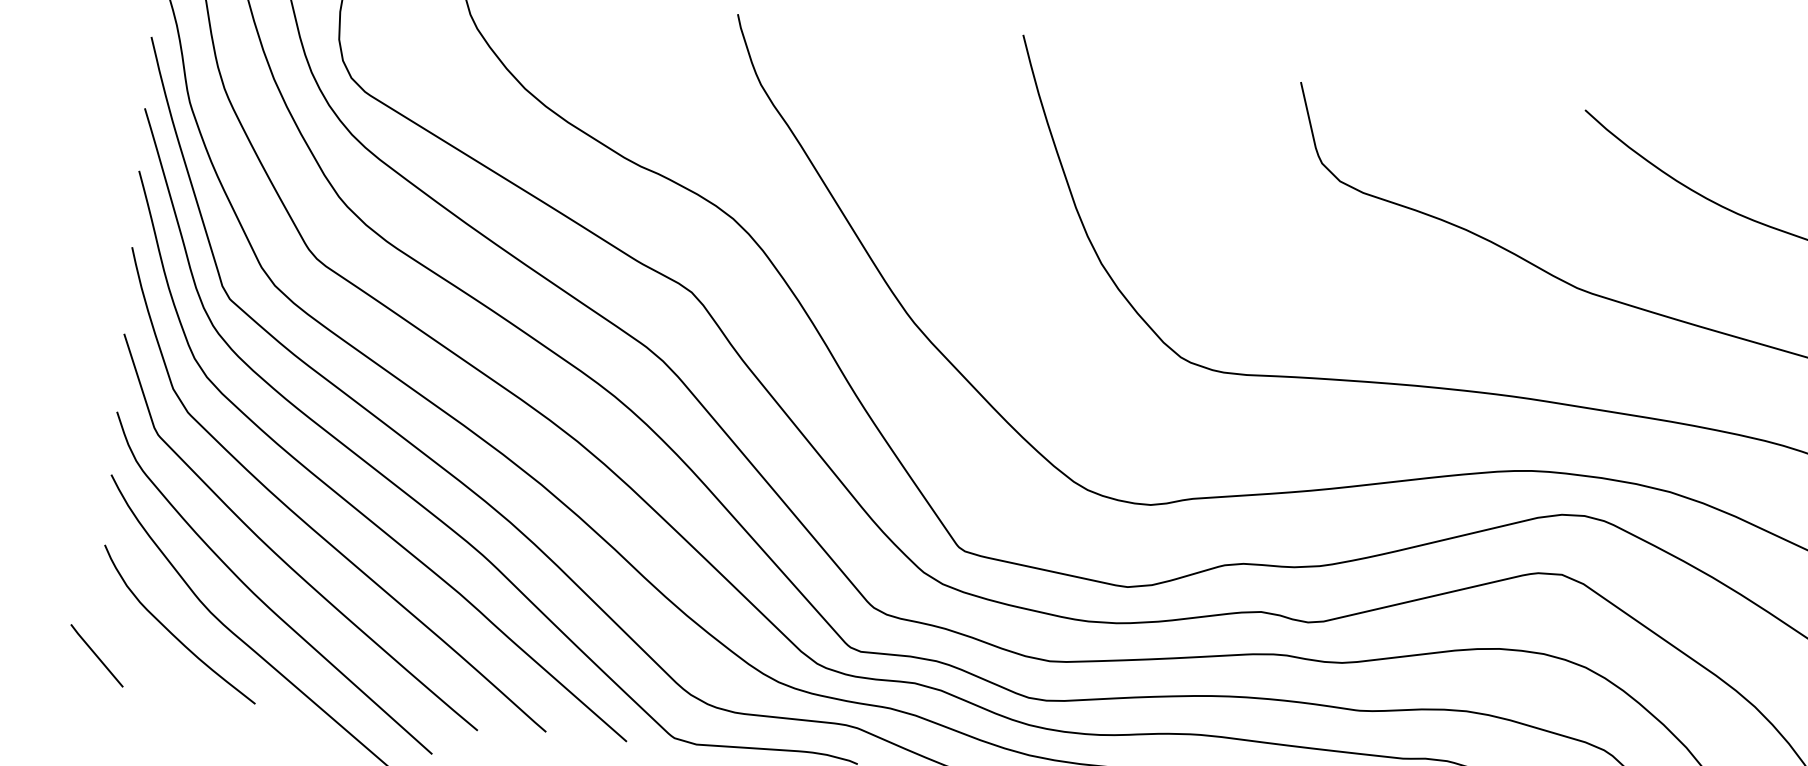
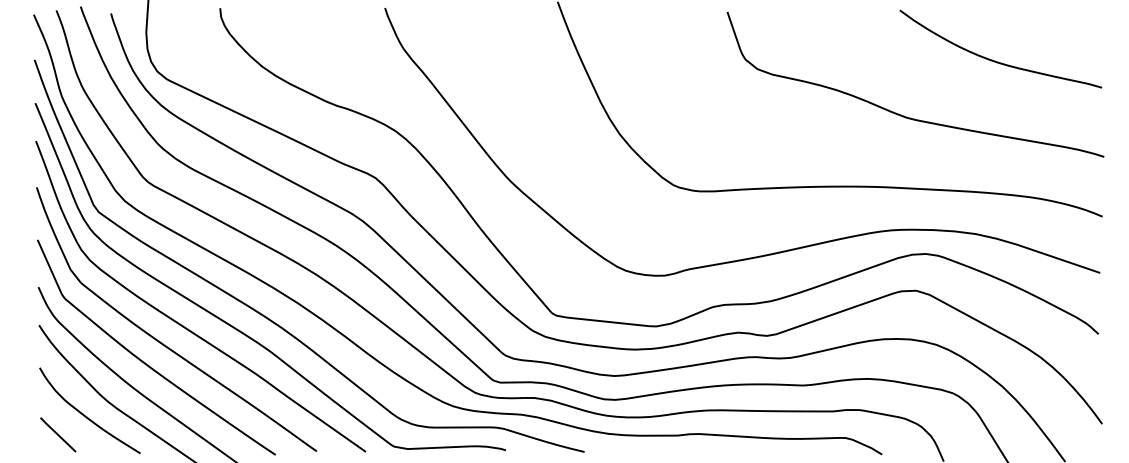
line: (97, 655) -> (58, 434), moved

